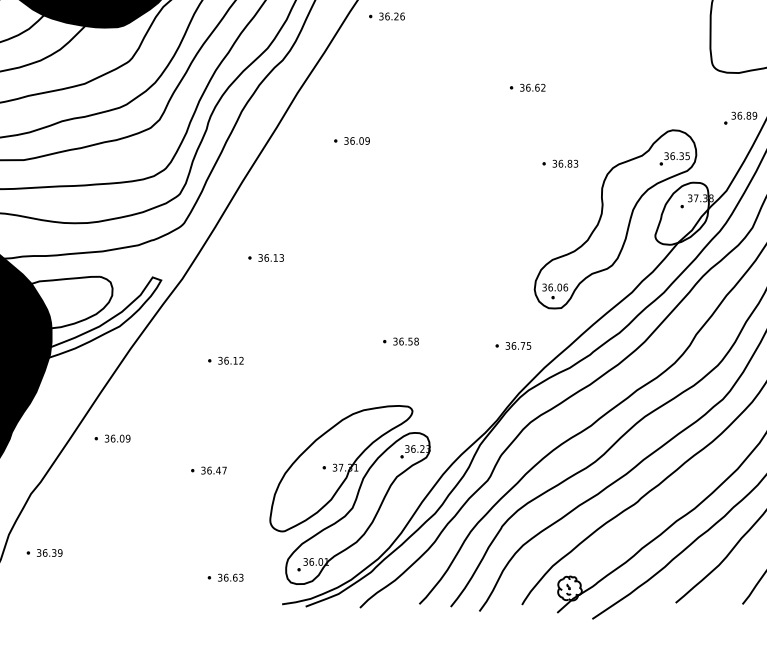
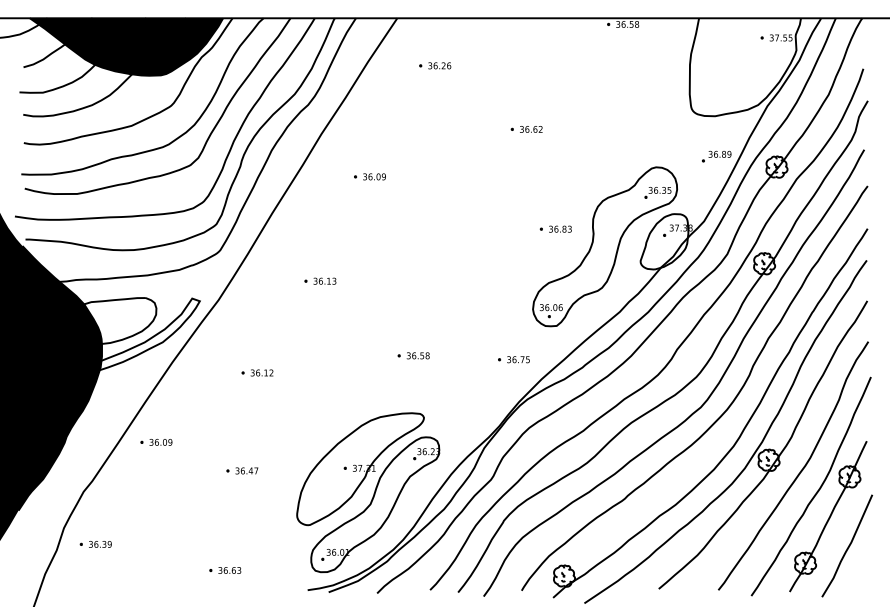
part: (387, 16) -> (435, 65), moved
part: (559, 162) -> (555, 228), moved
part: (266, 257) -> (320, 280), moved
part: (225, 577) -> (225, 570), moved

